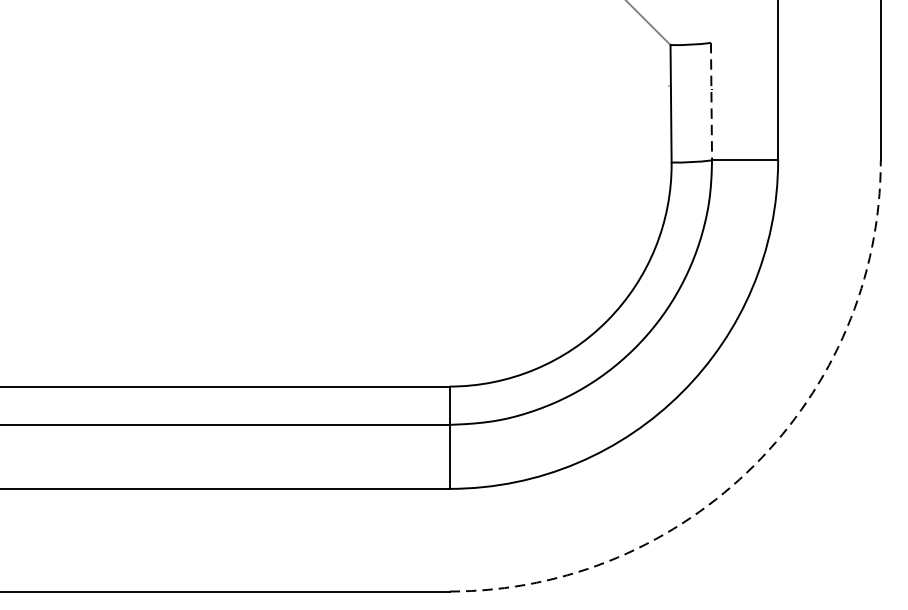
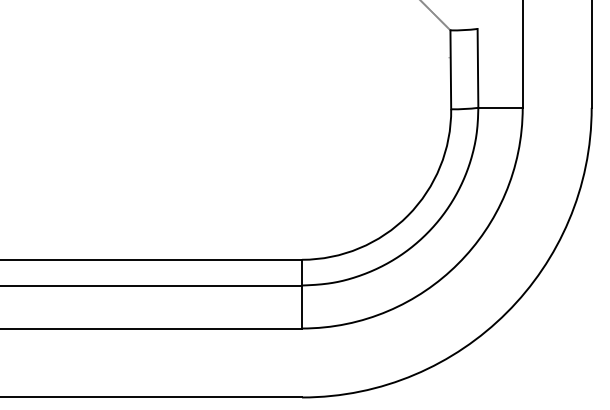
line: (710, 101) -> (477, 68), dashed -> solid
arc: (753, 465) -> (506, 312), dashed -> solid

